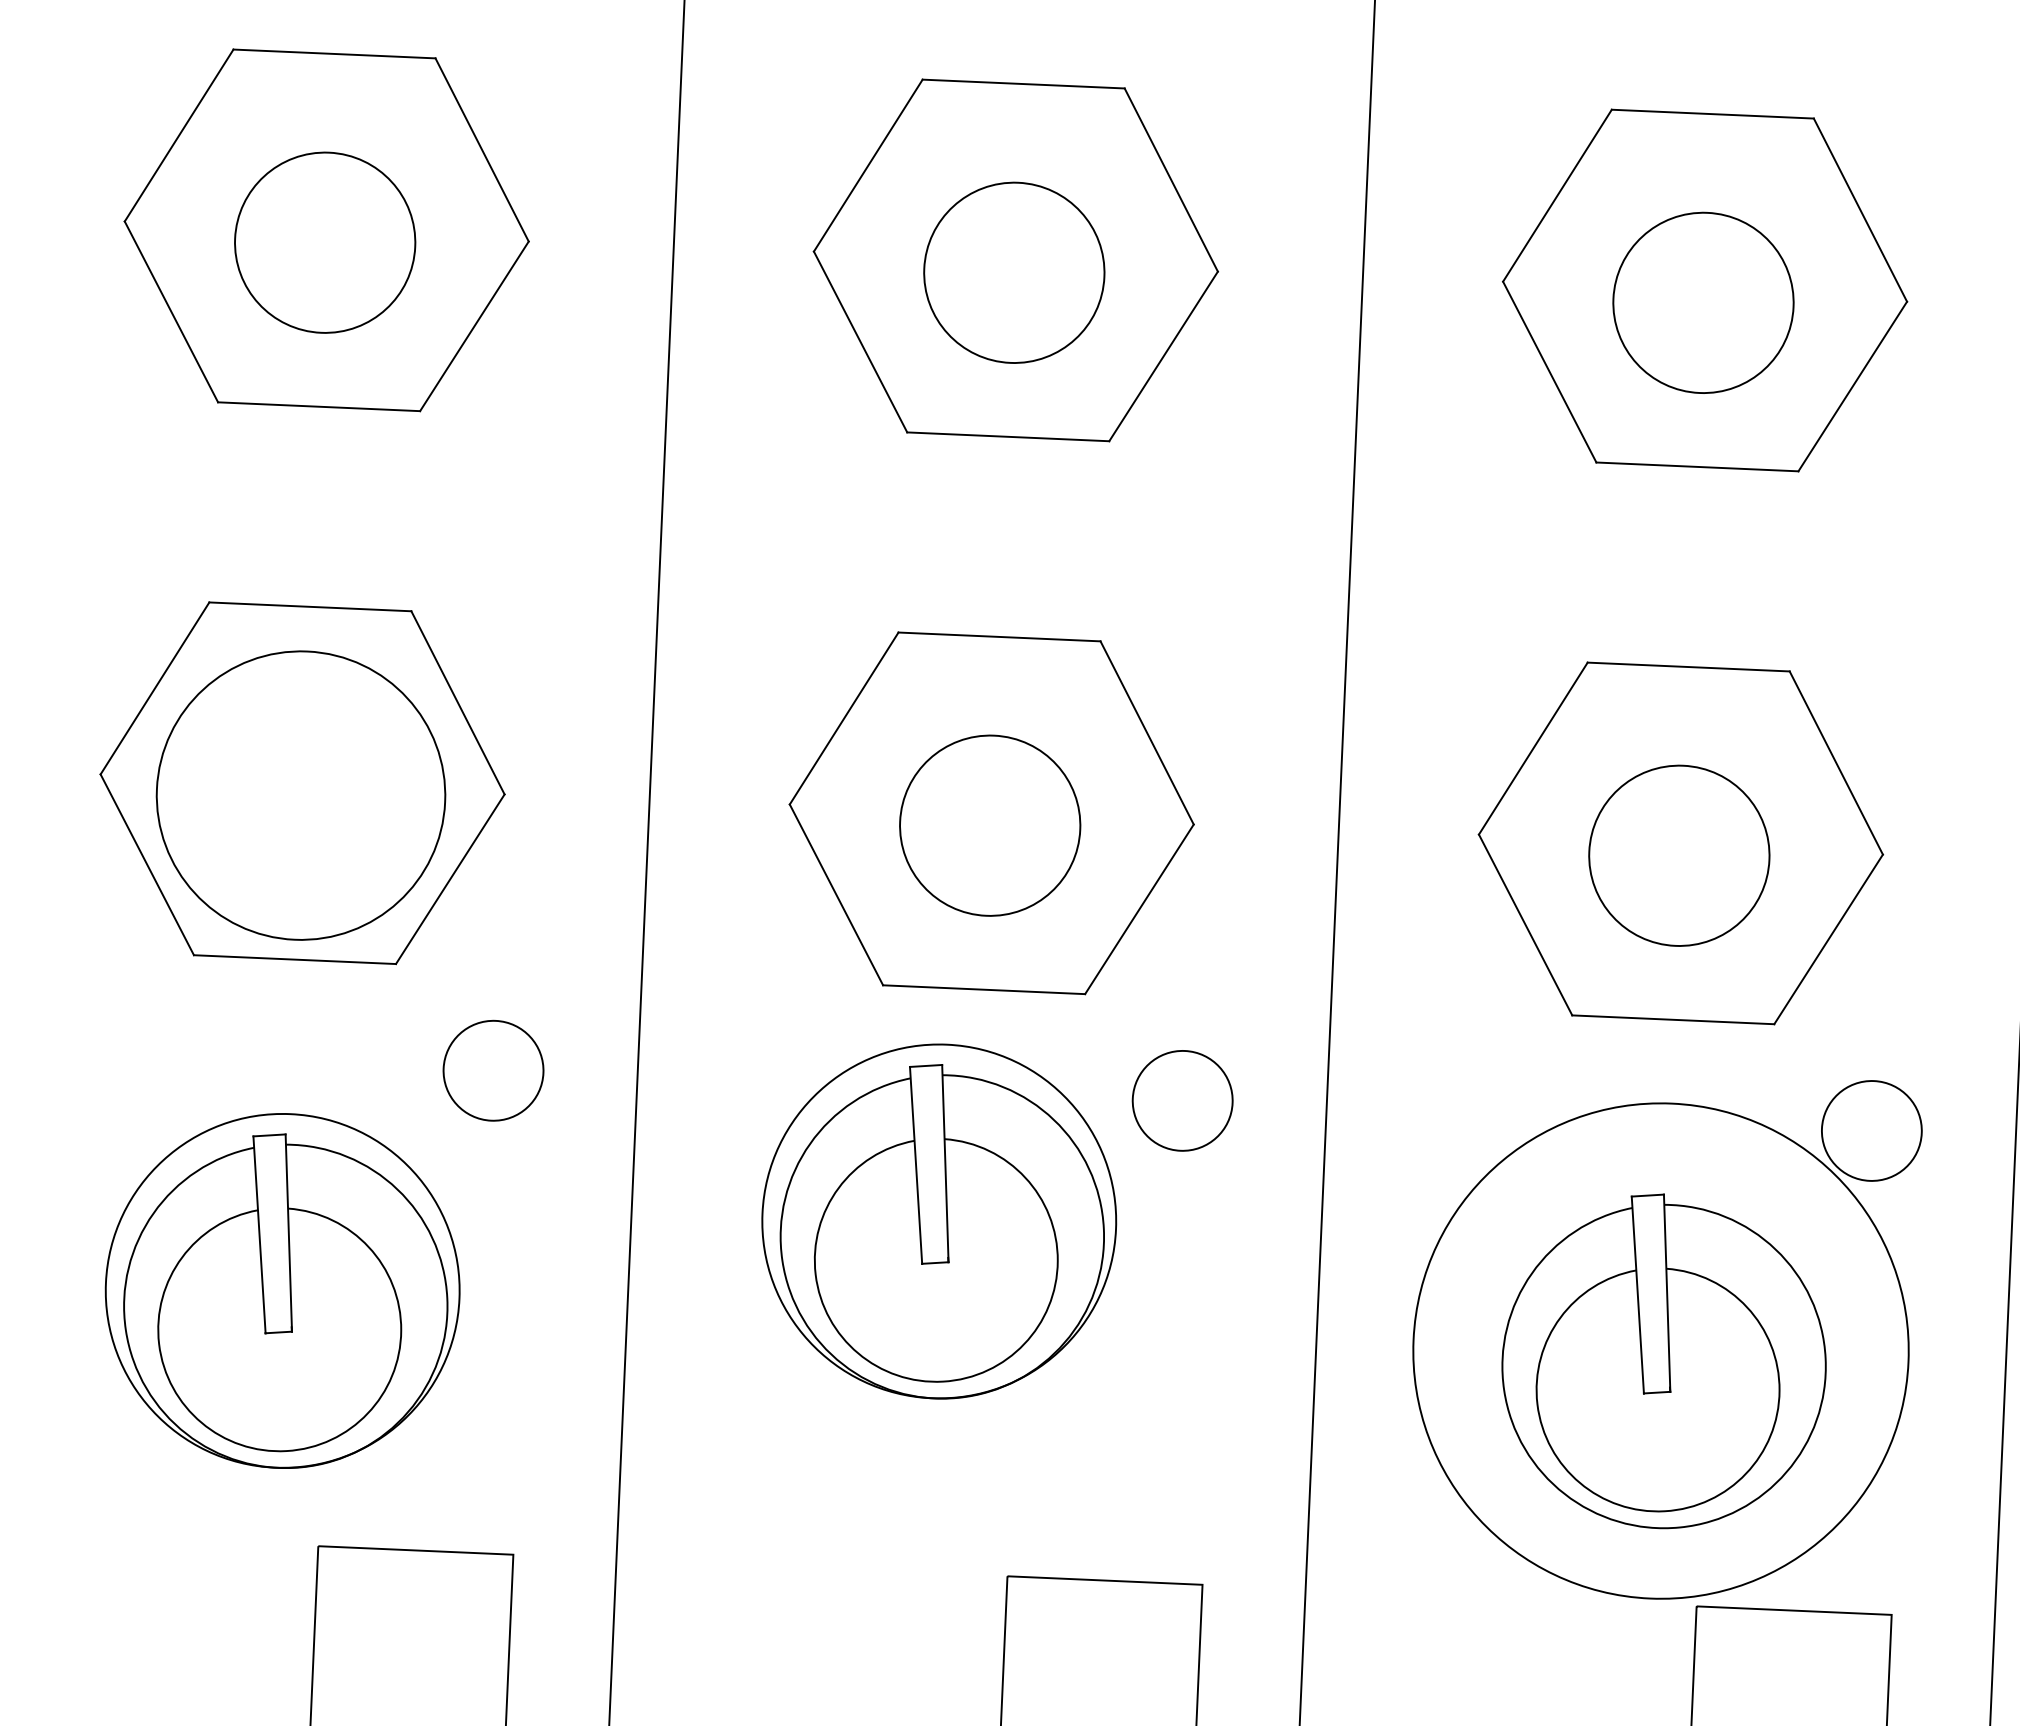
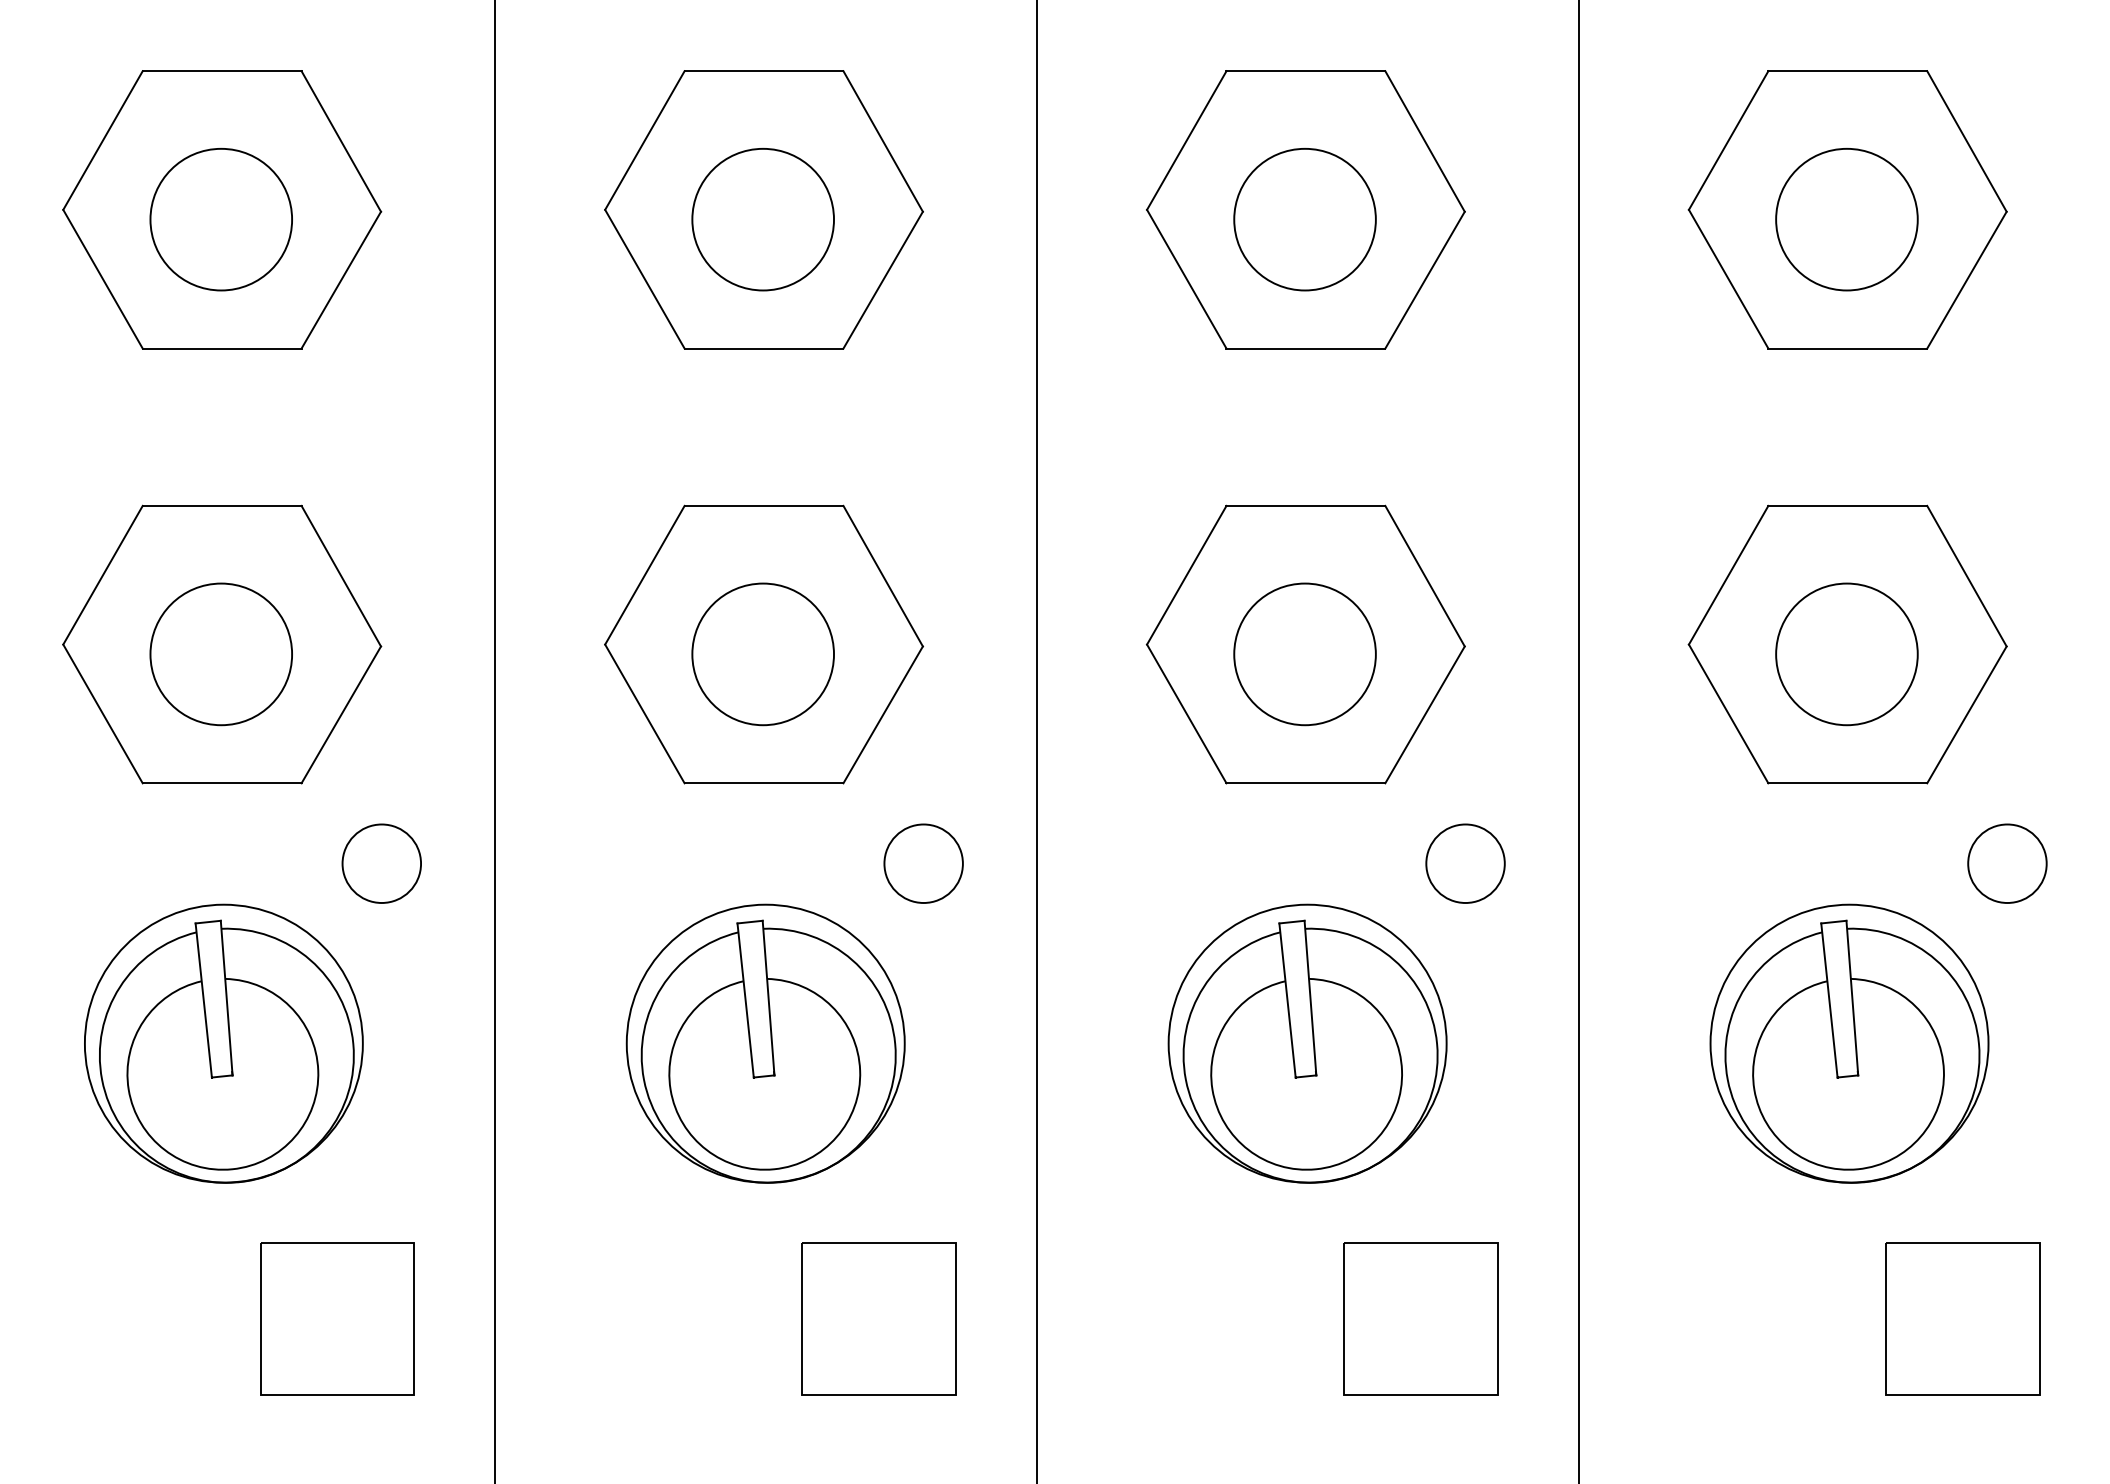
circle: (301, 795) -> (221, 654), size x0.62
part: (938, 1221) -> (765, 1043), moved
circle: (1660, 1350) -> (1307, 1043), size x0.71

